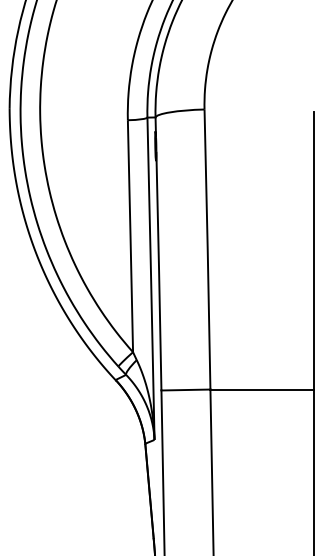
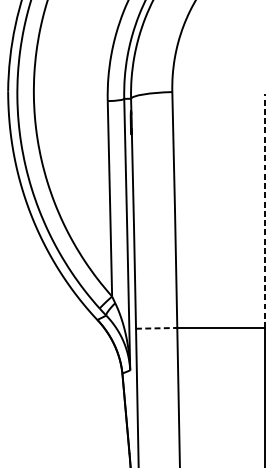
line: (314, 250) -> (264, 210), solid -> dashed
line: (186, 390) -> (157, 328), solid -> dashed

